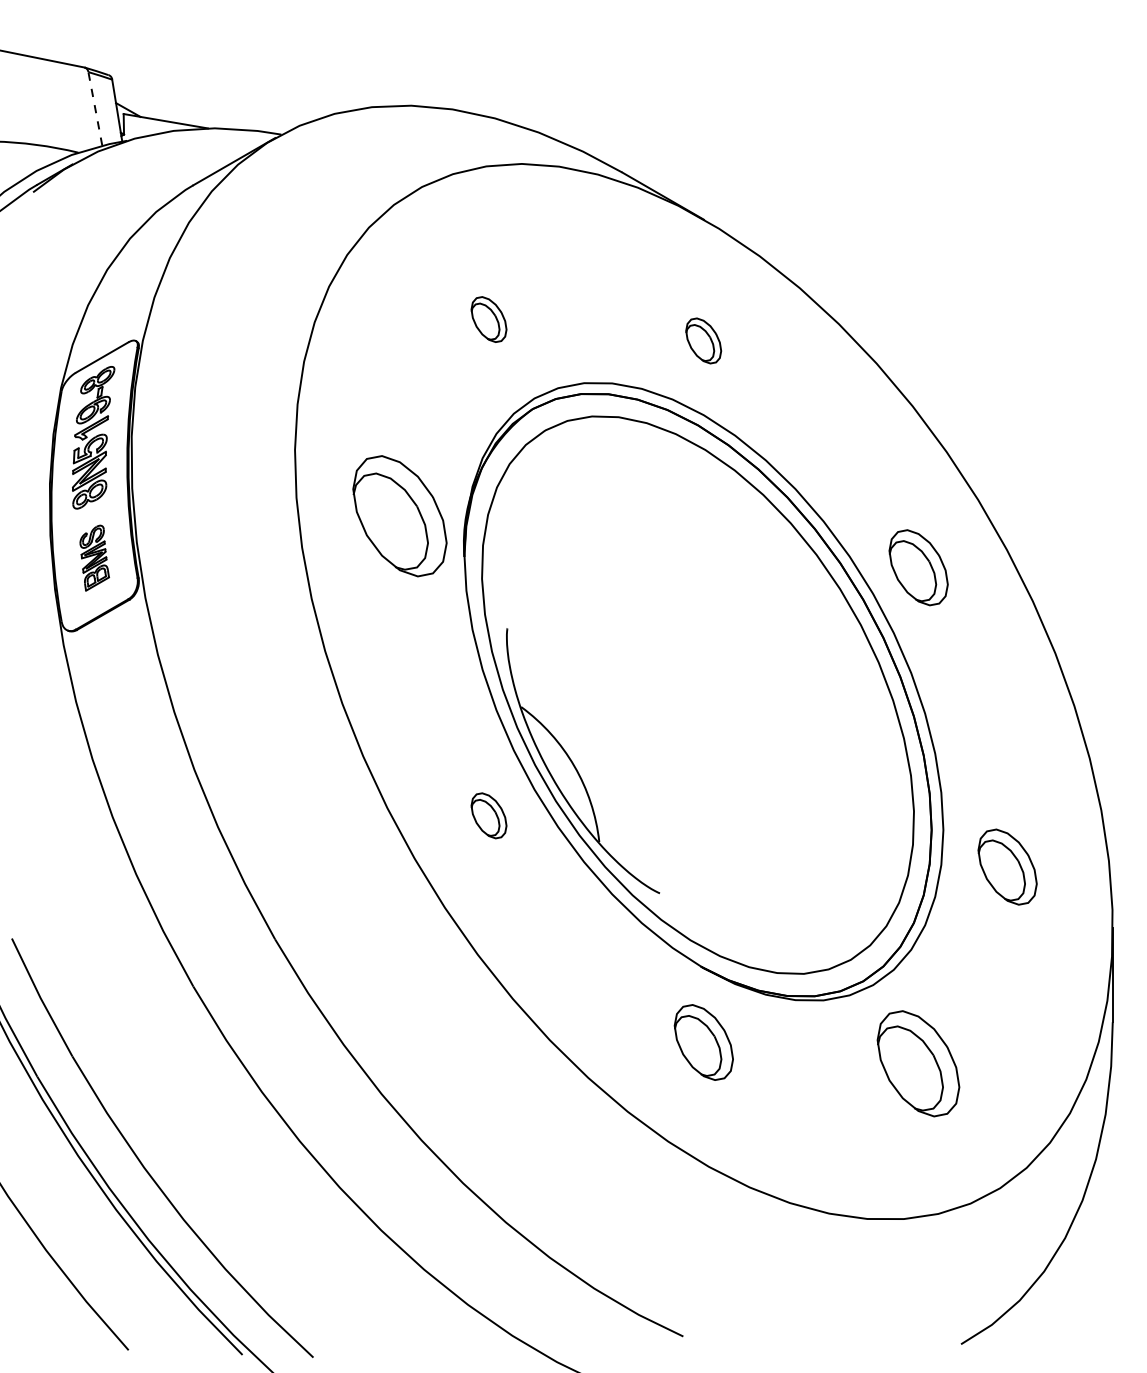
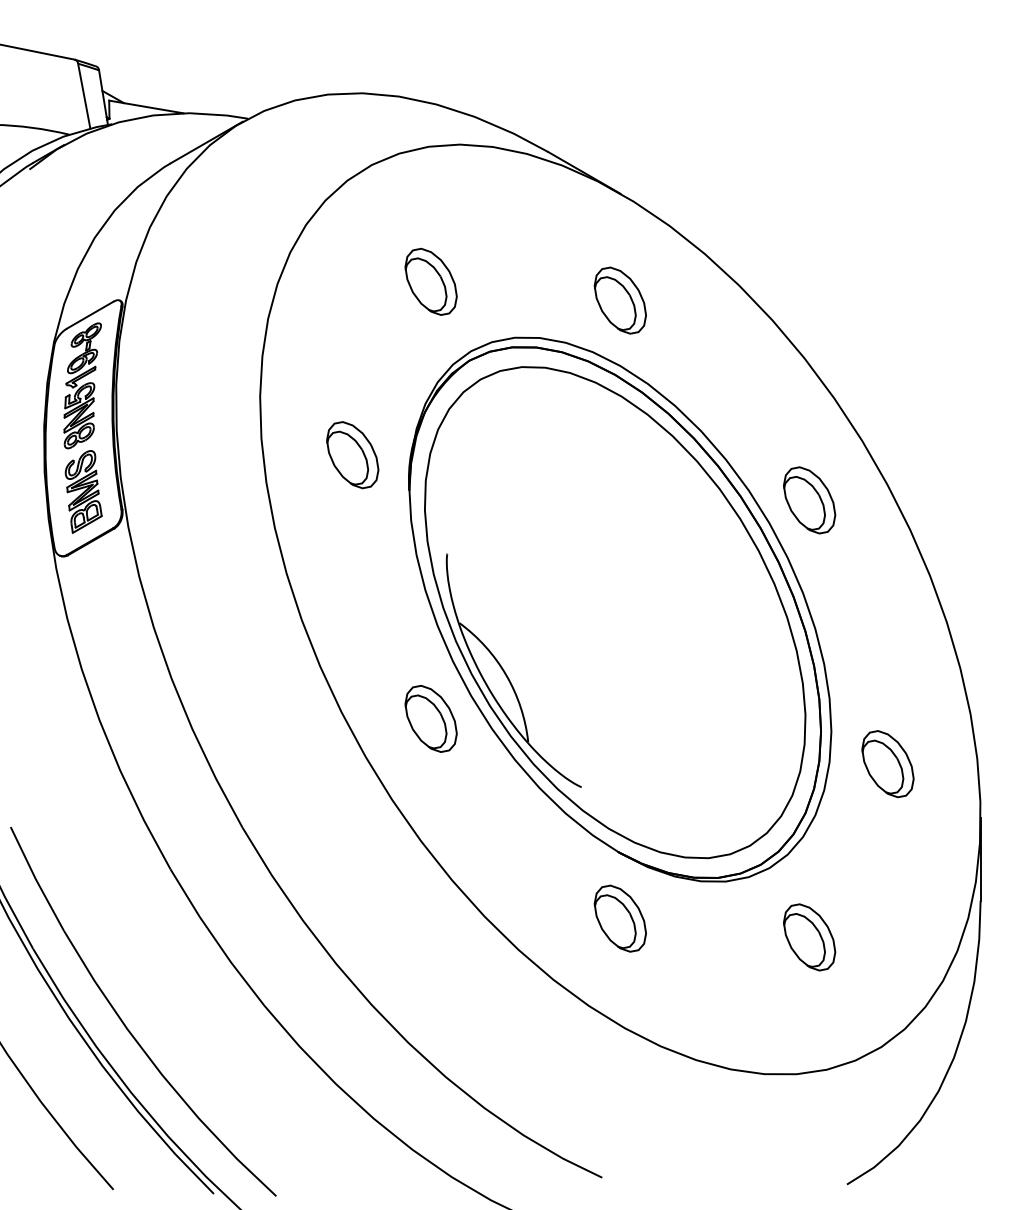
line: (95, 109) -> (84, 96), dashed -> solid
part: (488, 319) -> (430, 281), size x1.67
part: (702, 340) -> (619, 300), size x1.67
part: (399, 516) -> (352, 455), size x0.62
part: (94, 557) -> (83, 491), size x1.43
part: (488, 815) -> (430, 718), size x1.67
part: (918, 1063) -> (809, 937), size x0.71

